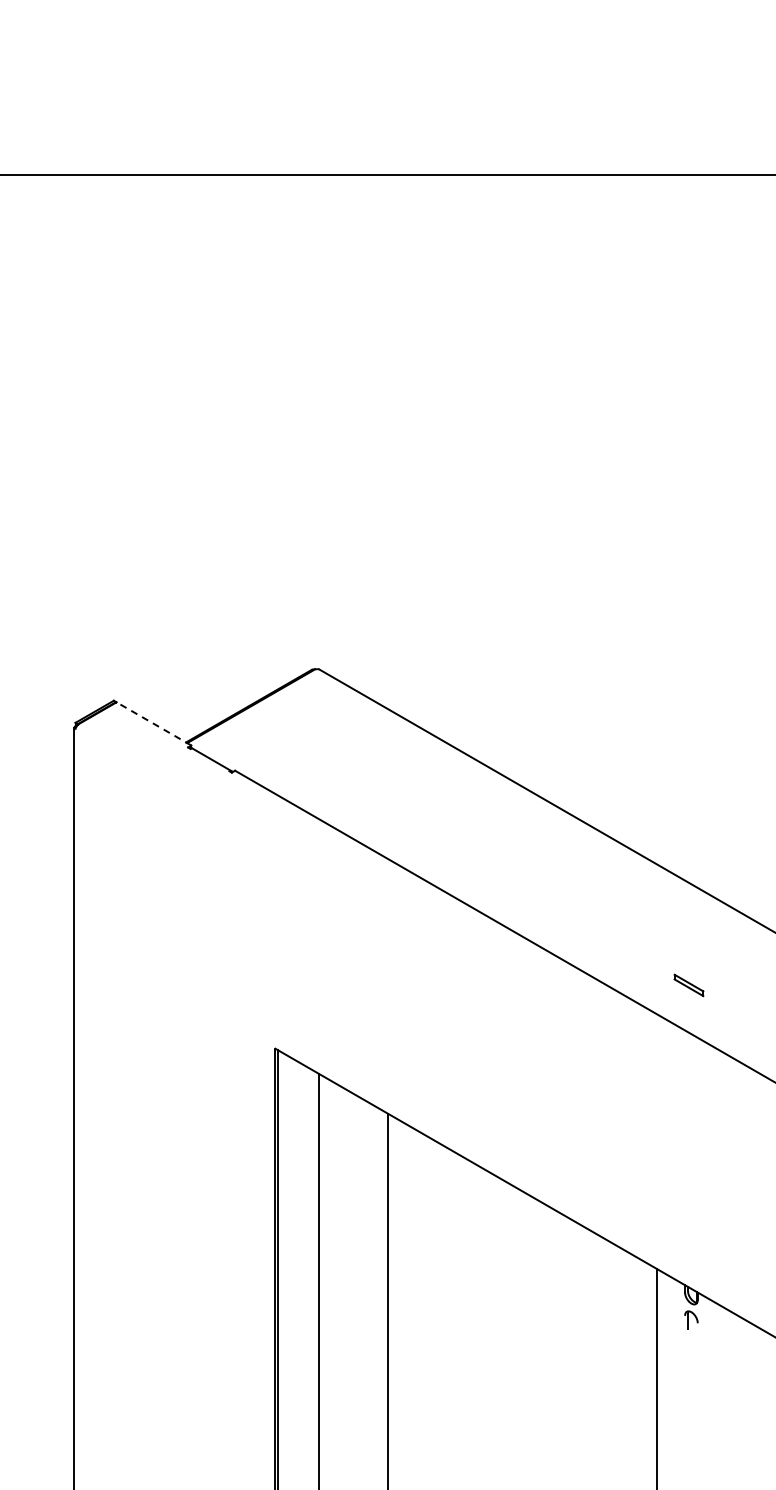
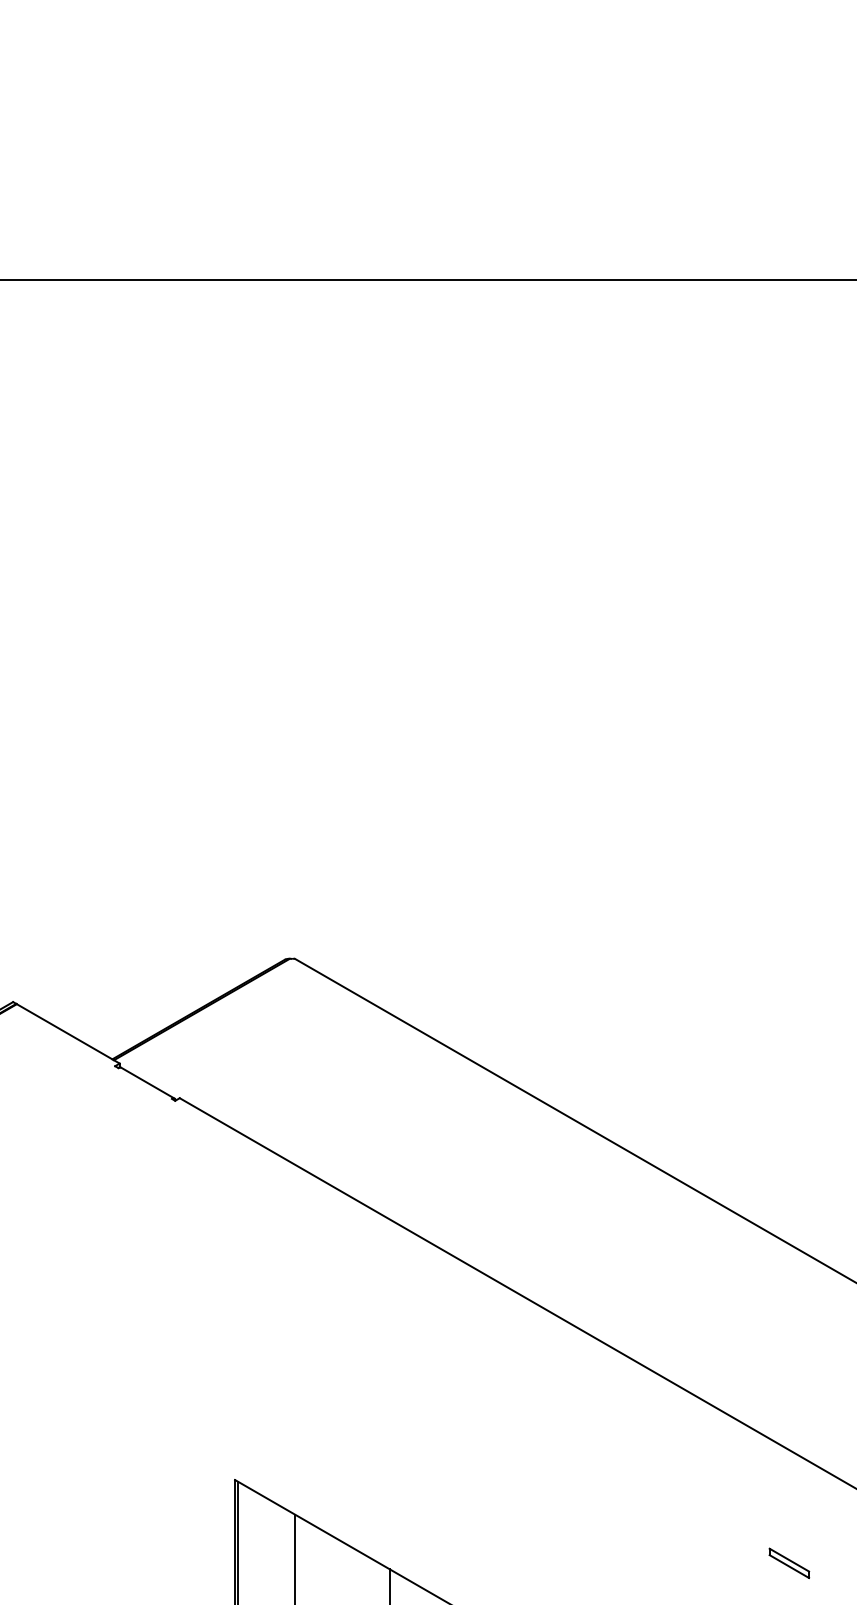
line: (153, 723) -> (67, 1033), dashed -> solid
part: (688, 985) -> (788, 1563), moved

